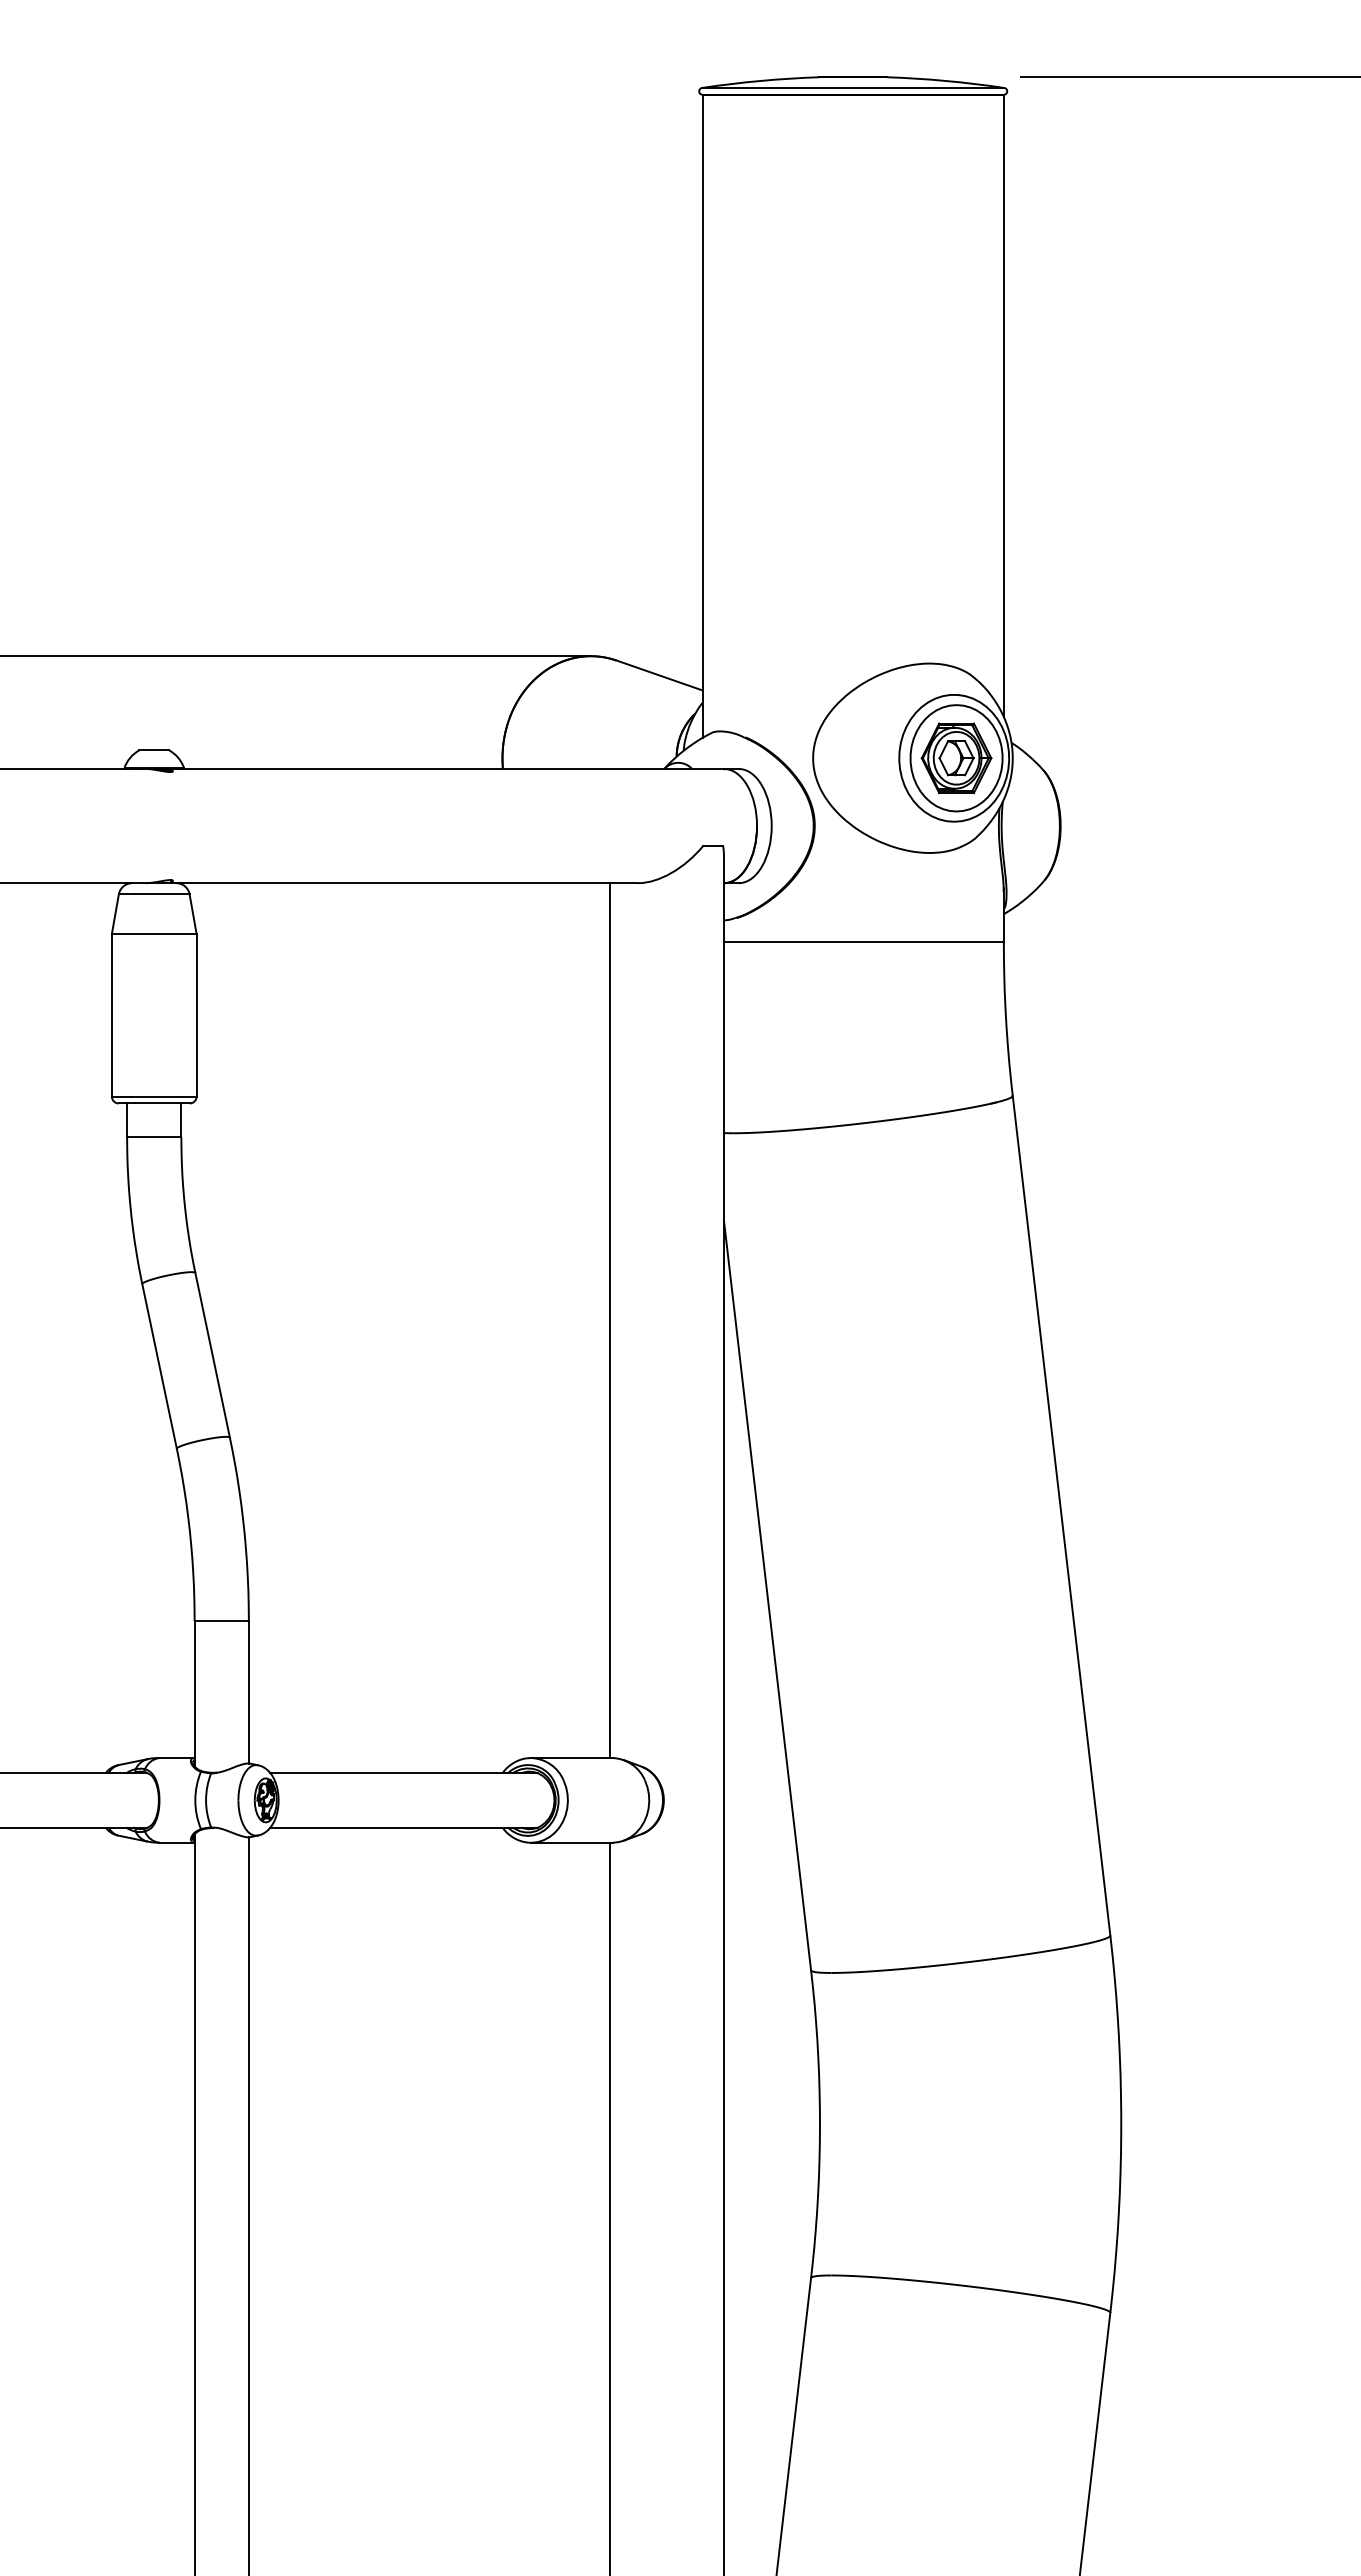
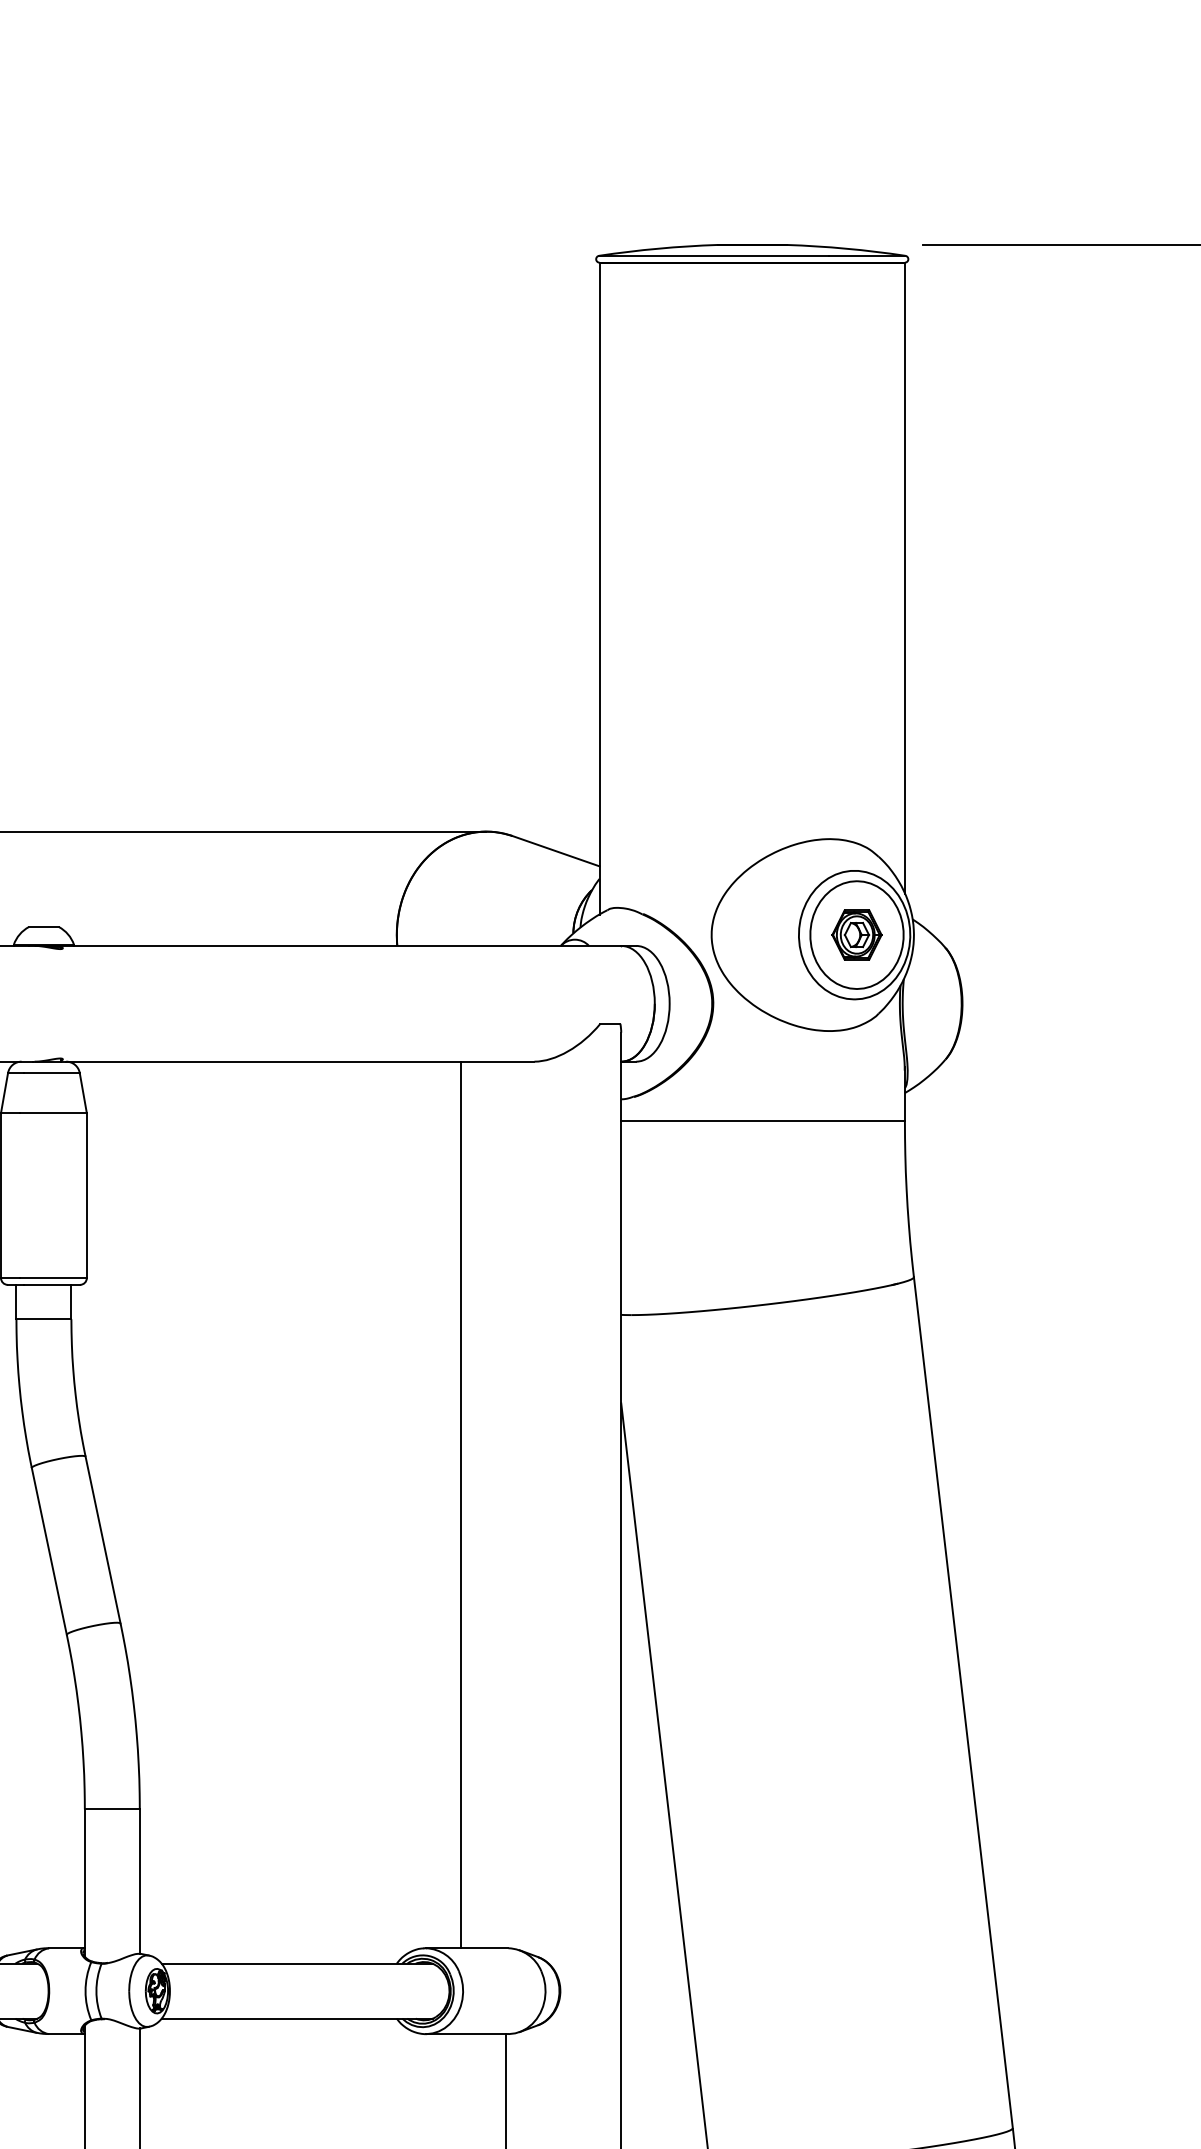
part: (956, 757) -> (856, 934), size x0.7
line: (609, 1320) -> (460, 1504), moved

